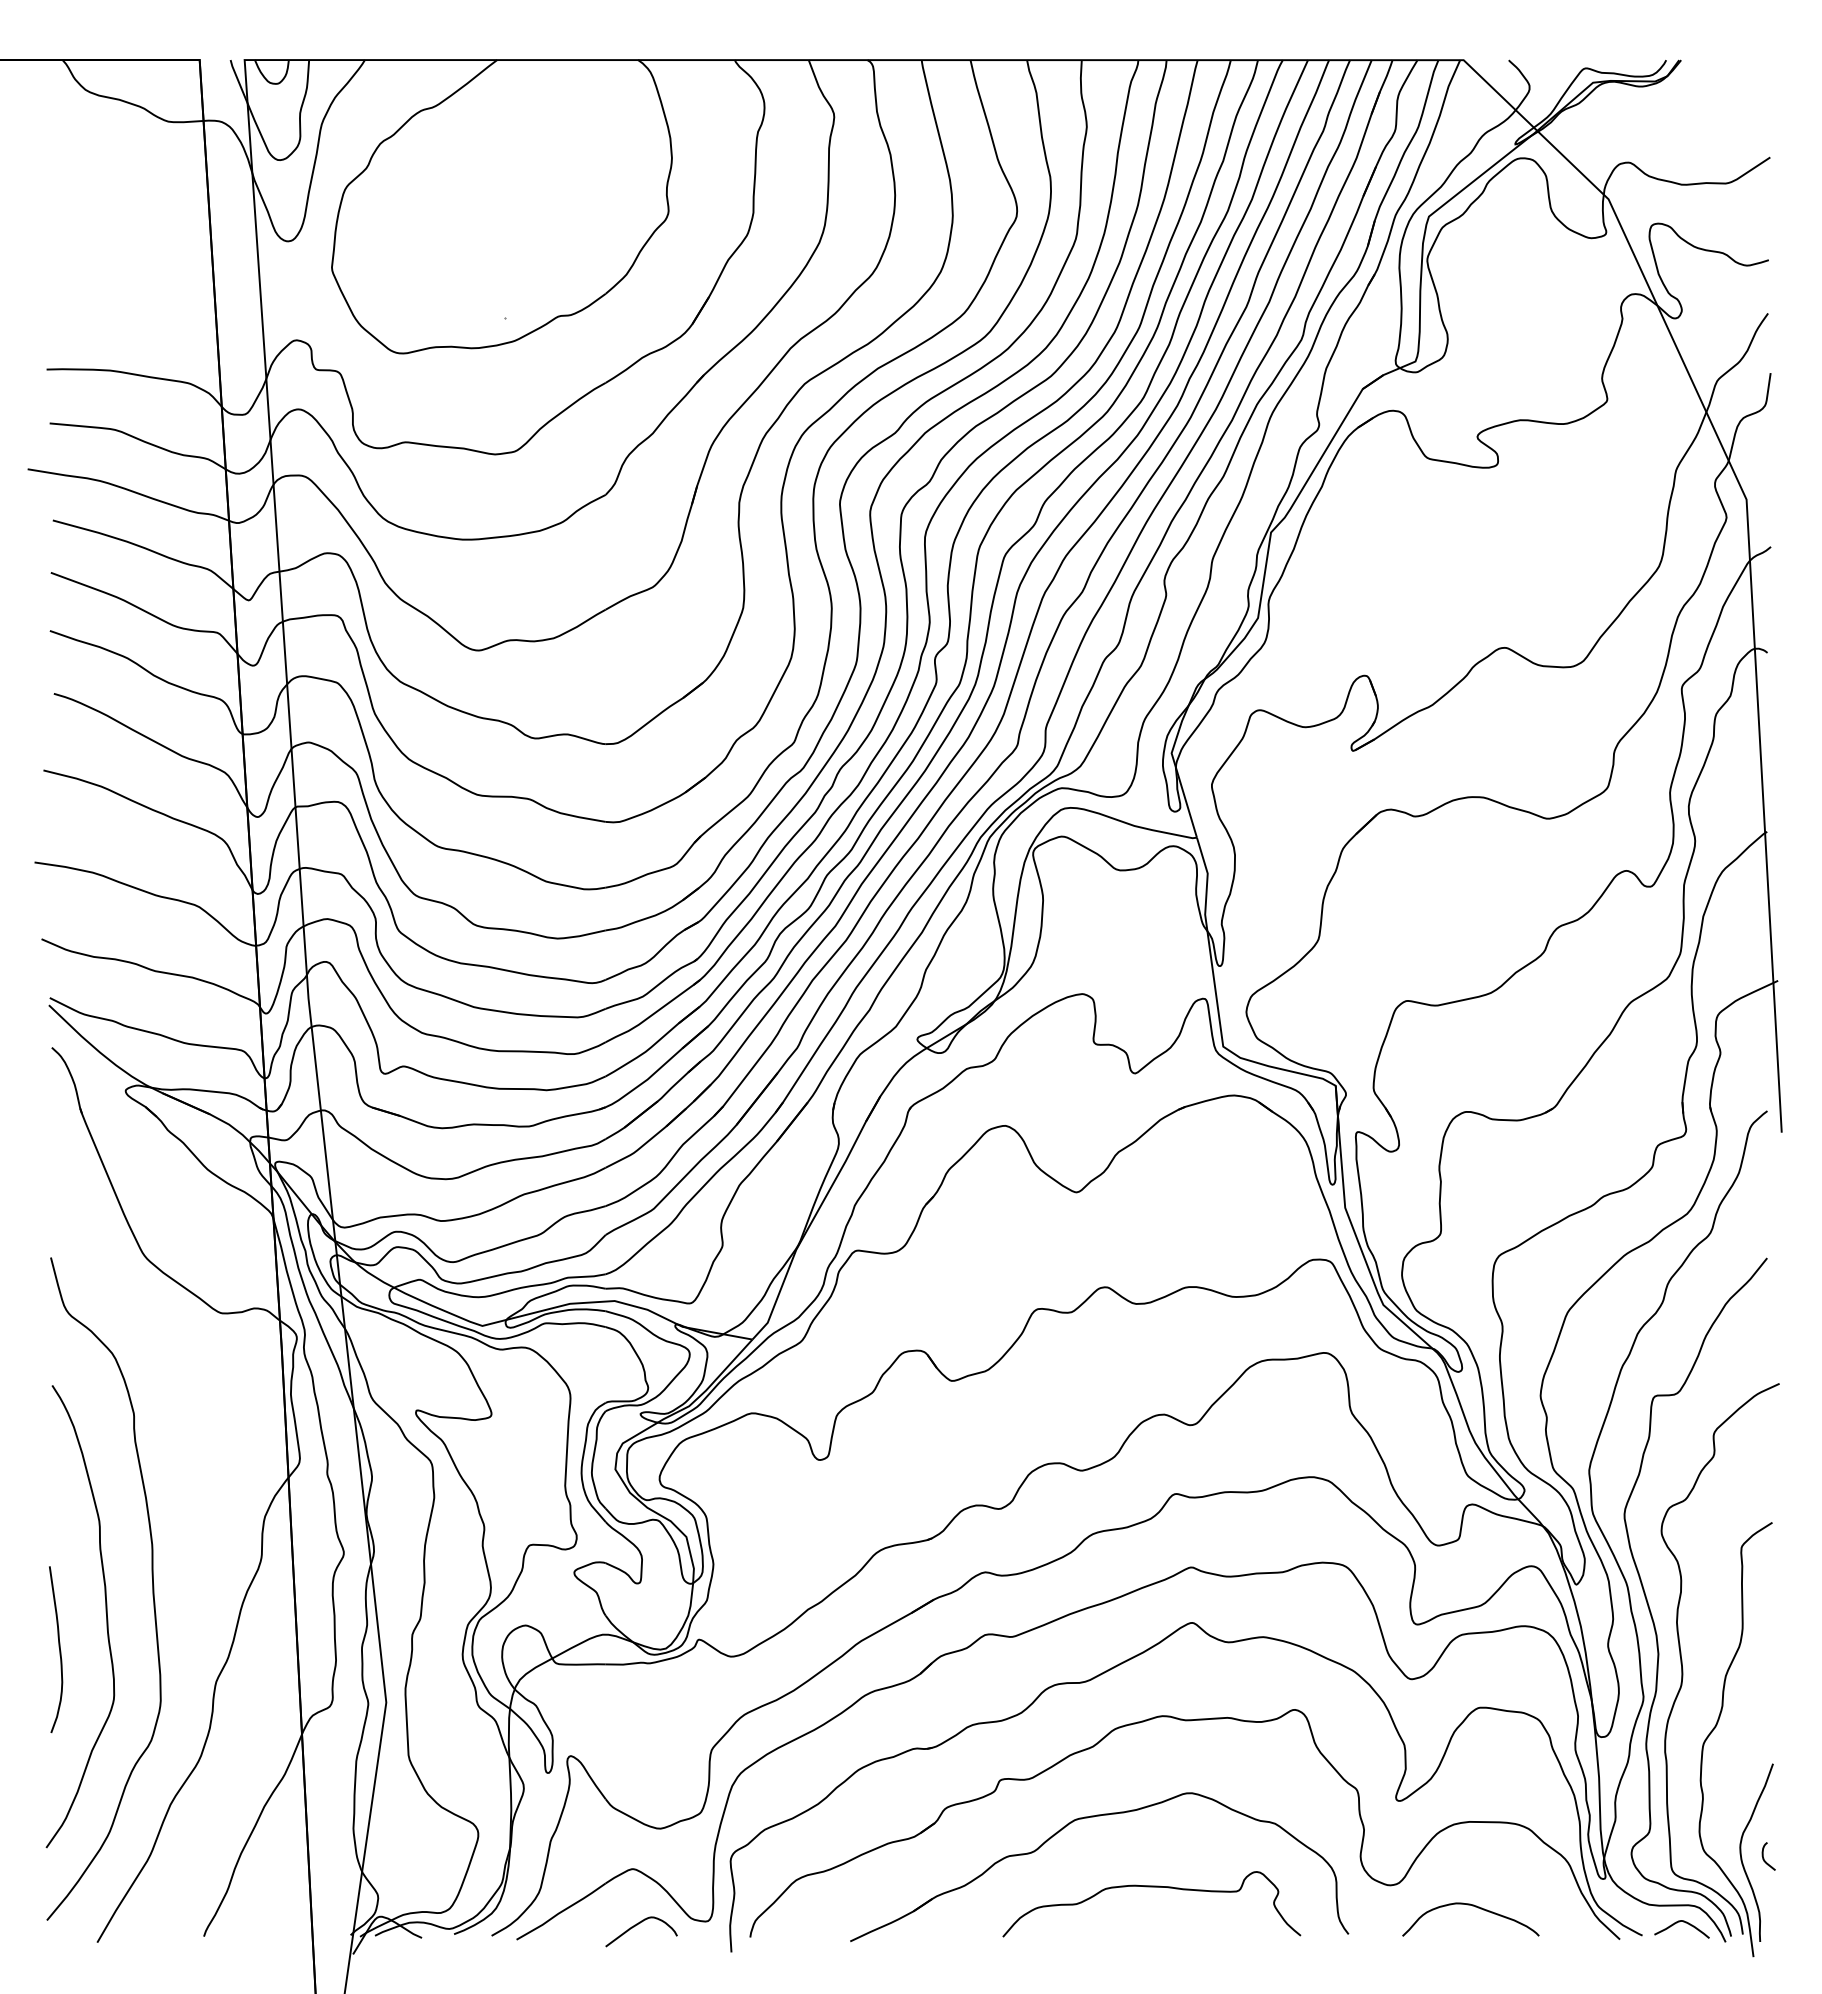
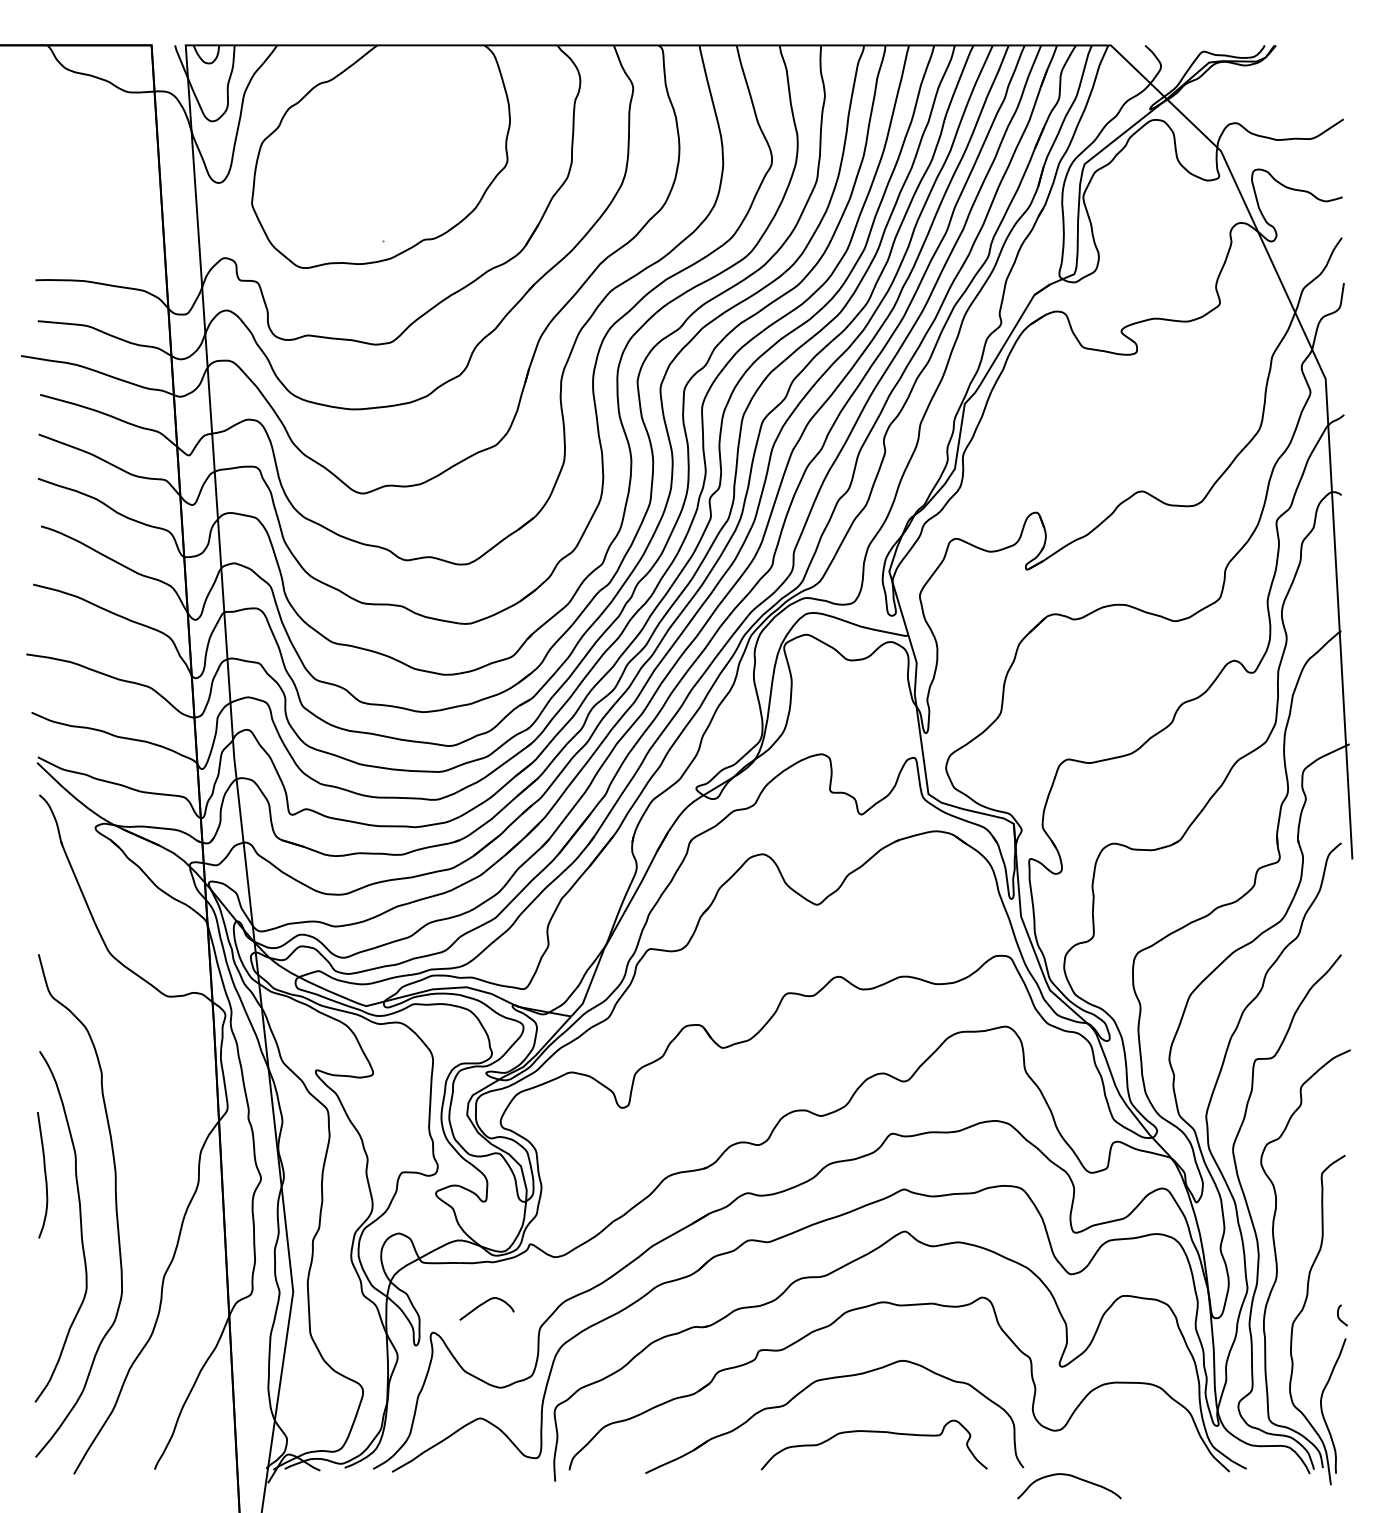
curve: (58, 1647) -> (44, 1173), moved
curve: (1764, 1858) -> (1339, 1317), moved
curve: (1475, 1907) -> (1072, 1477), moved
curve: (1677, 1923) -> (1273, 1459), removed
curve: (637, 1925) -> (483, 1304), moved

